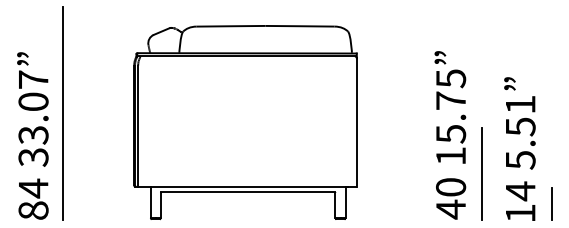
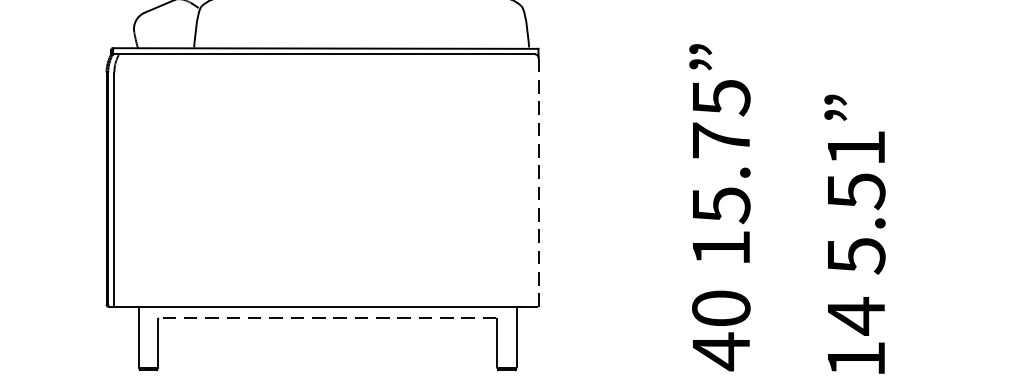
line: (356, 121) -> (537, 180), solid -> dashed
line: (482, 174) -> (782, 283), removed
line: (248, 192) -> (328, 318), solid -> dashed
line: (551, 203) -> (916, 339), removed

